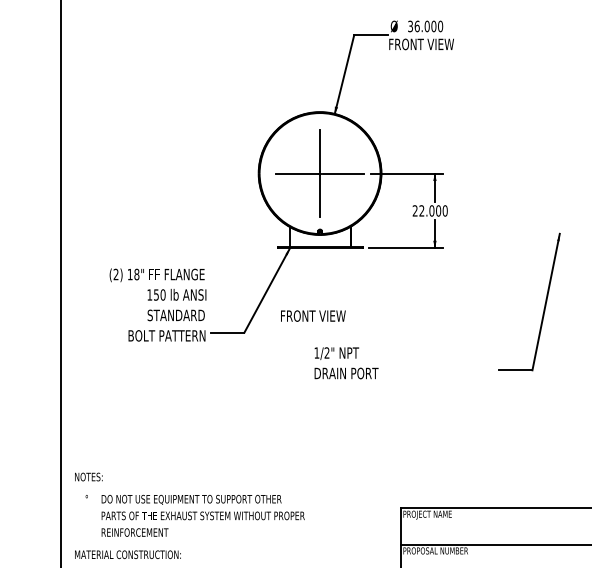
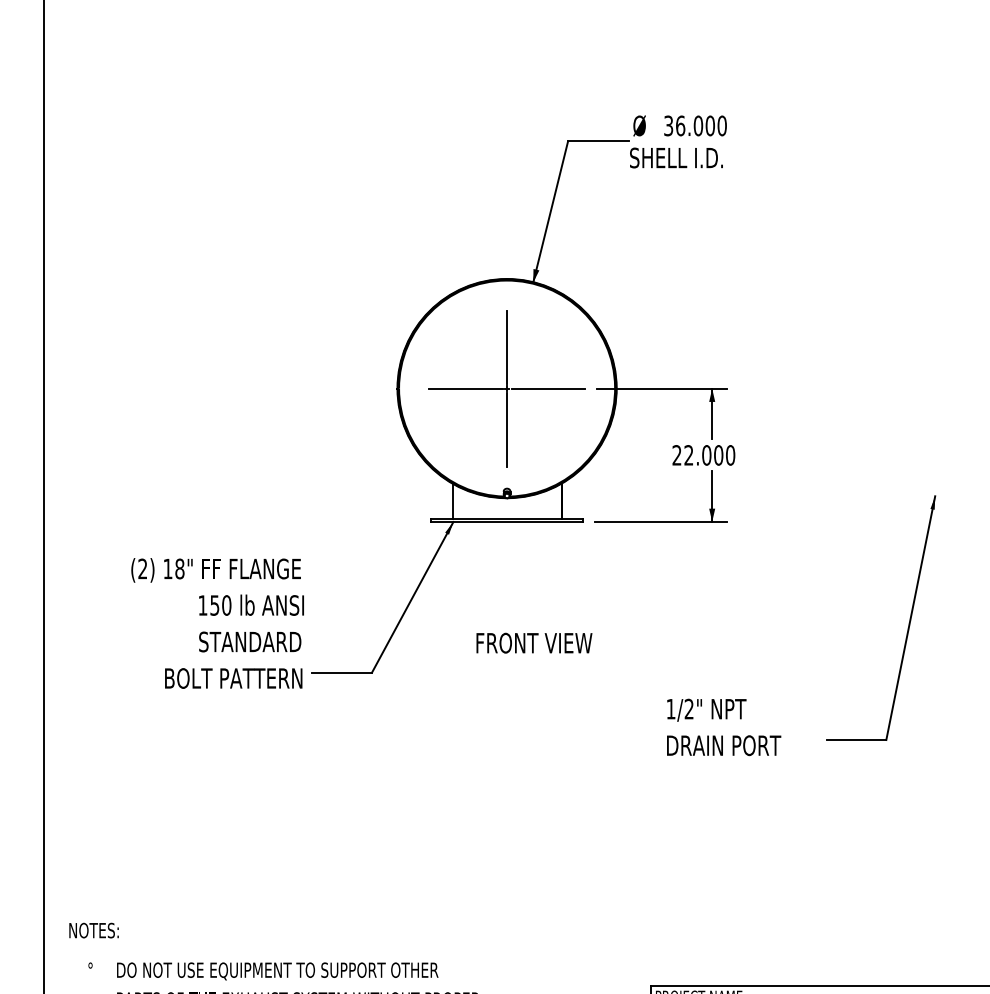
text: (421, 44) -> (688, 158), FRONT VIEW -> SHELL I.D.
text: (313, 315) -> (534, 642), moved
text: (346, 363) -> (723, 727), moved

